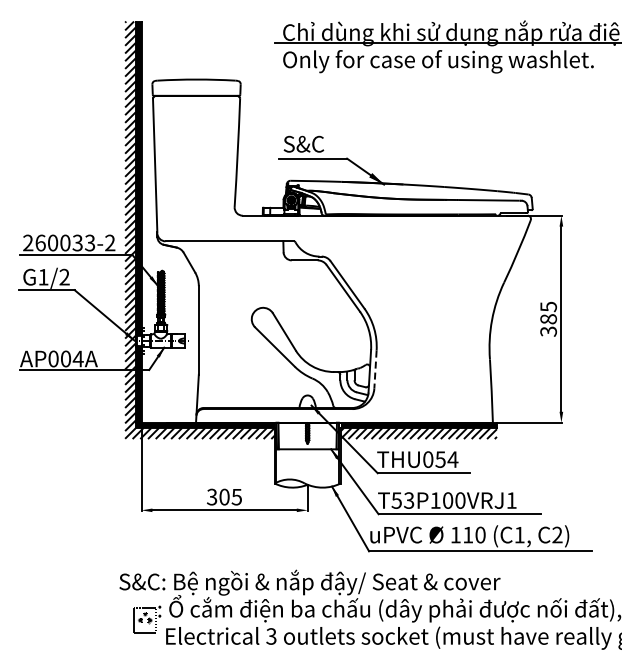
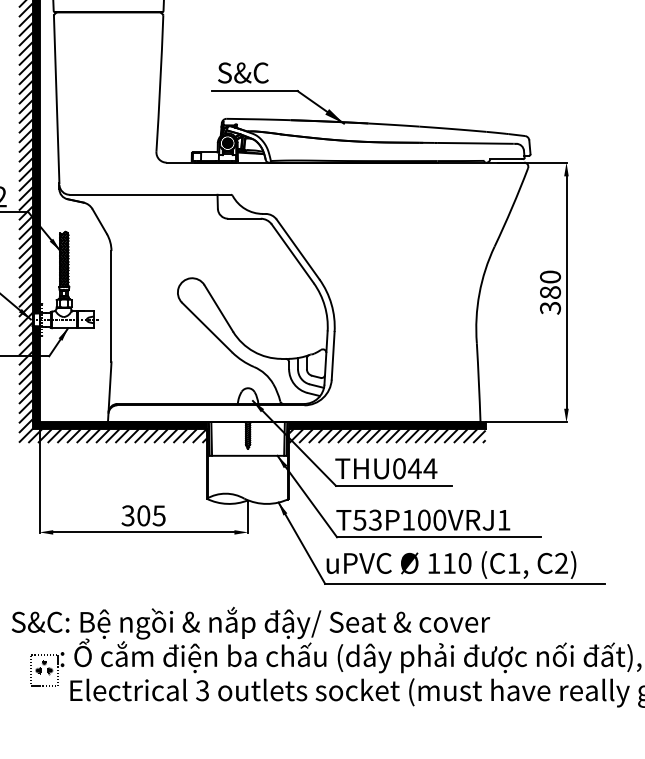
text: (548, 306) -> (550, 276), 385 -> 380
line: (375, 370) -> (333, 356), dashed -> solid
text: (440, 459) -> (414, 468), THU054 -> THU044

